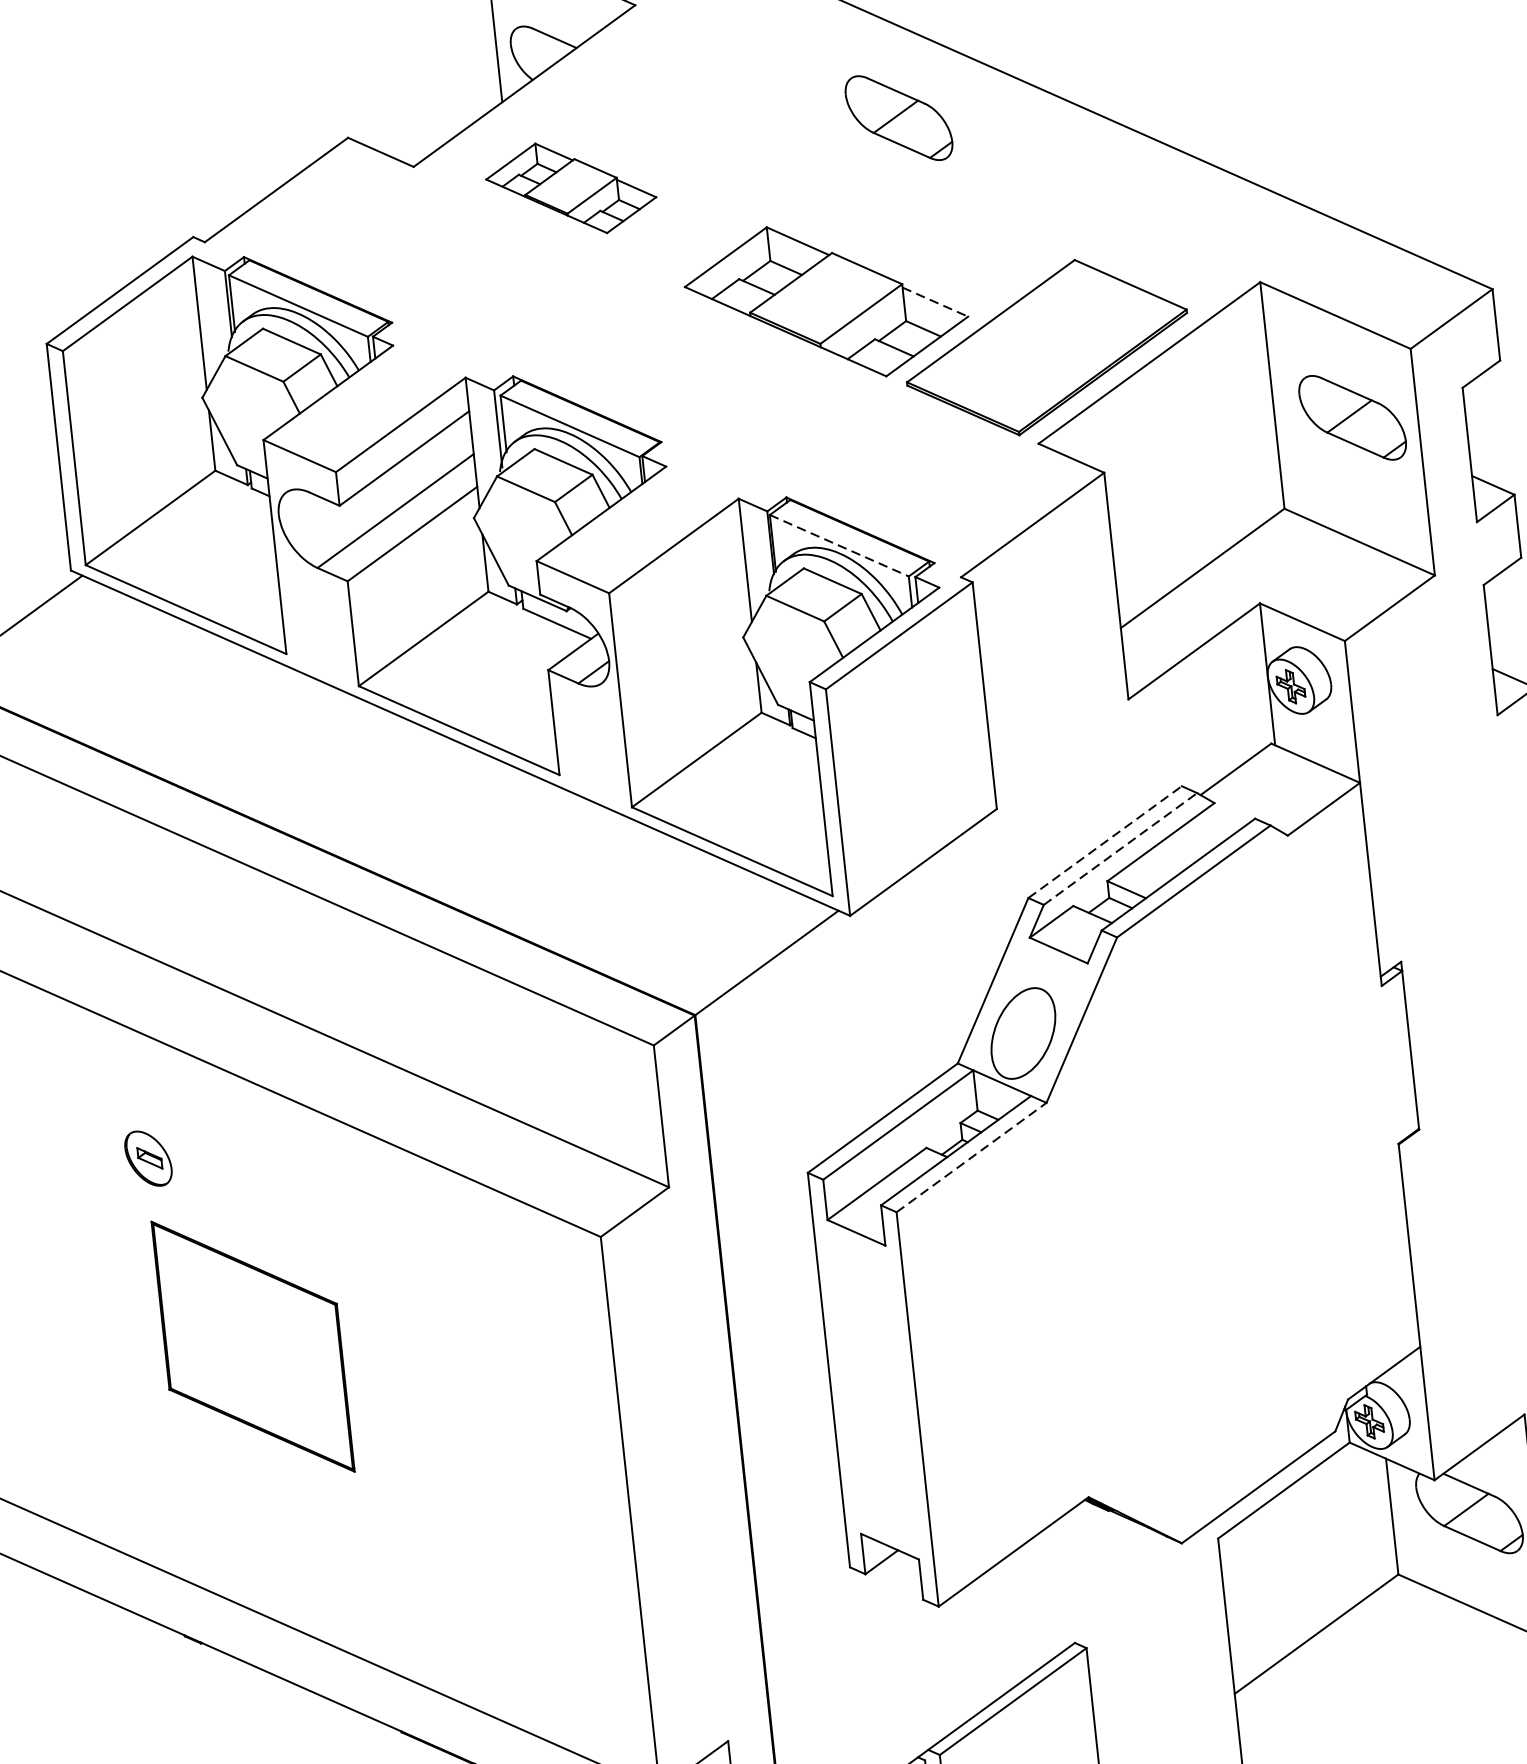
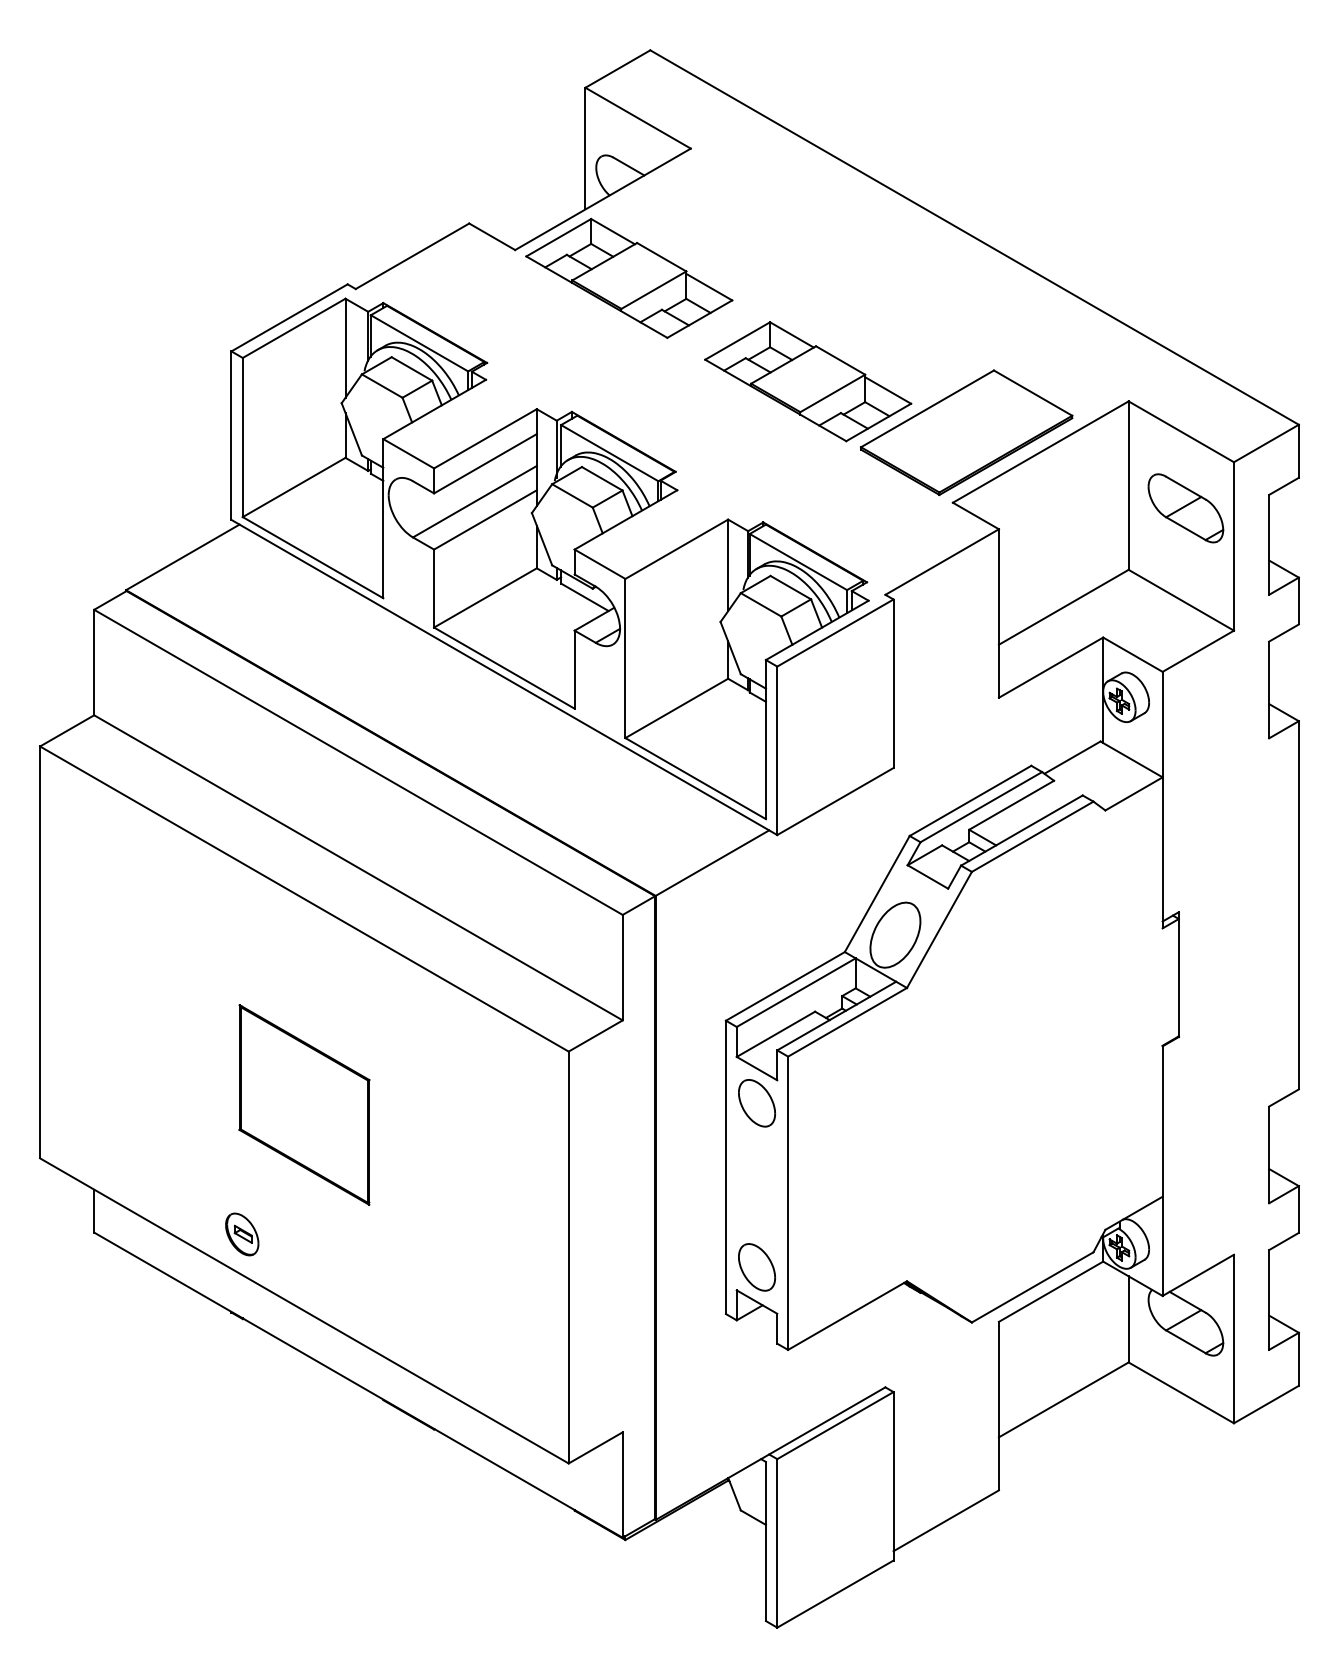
part: (898, 118) -> (875, 252), removed
part: (571, 187) -> (629, 277), size x1.67
line: (935, 302) -> (888, 390), dashed -> solid
line: (839, 546) -> (798, 562), dashed -> solid
line: (1104, 841) -> (970, 800), dashed -> solid
line: (1120, 848) -> (981, 806), dashed -> solid
line: (971, 1157) -> (847, 1022), dashed -> solid
part: (148, 1158) -> (242, 1234), moved
part: (860, 1279) -> (756, 1103), added
part: (884, 1500) -> (756, 1267), added

